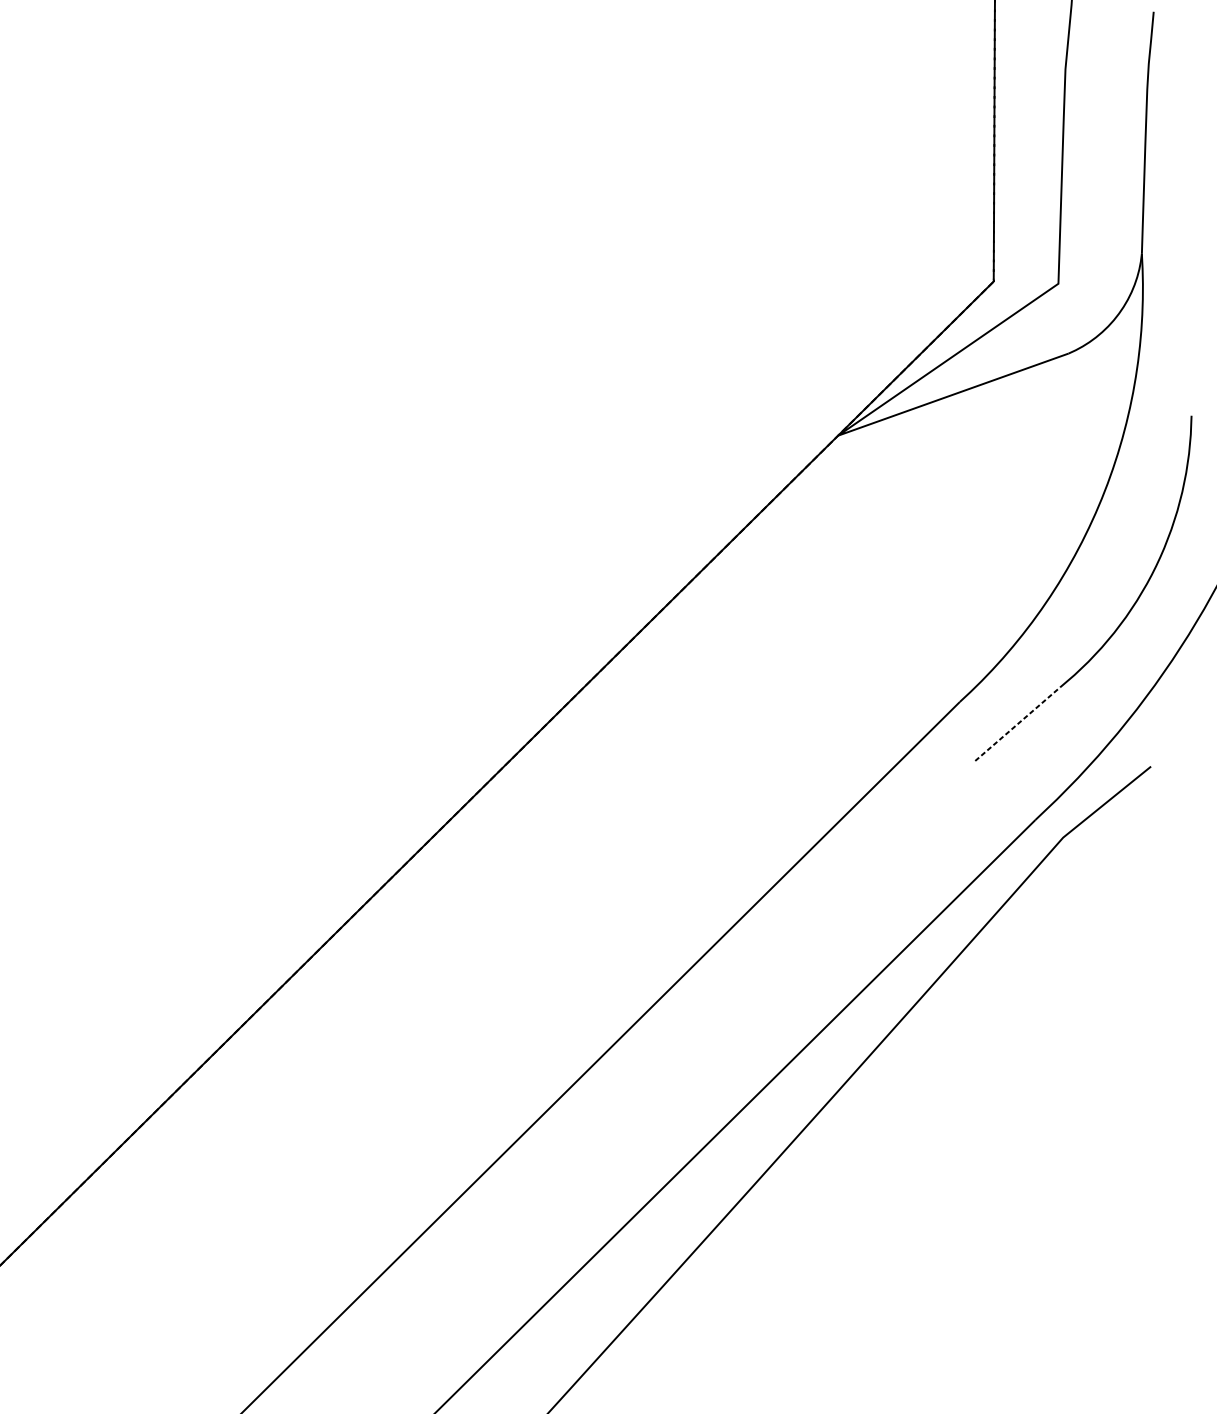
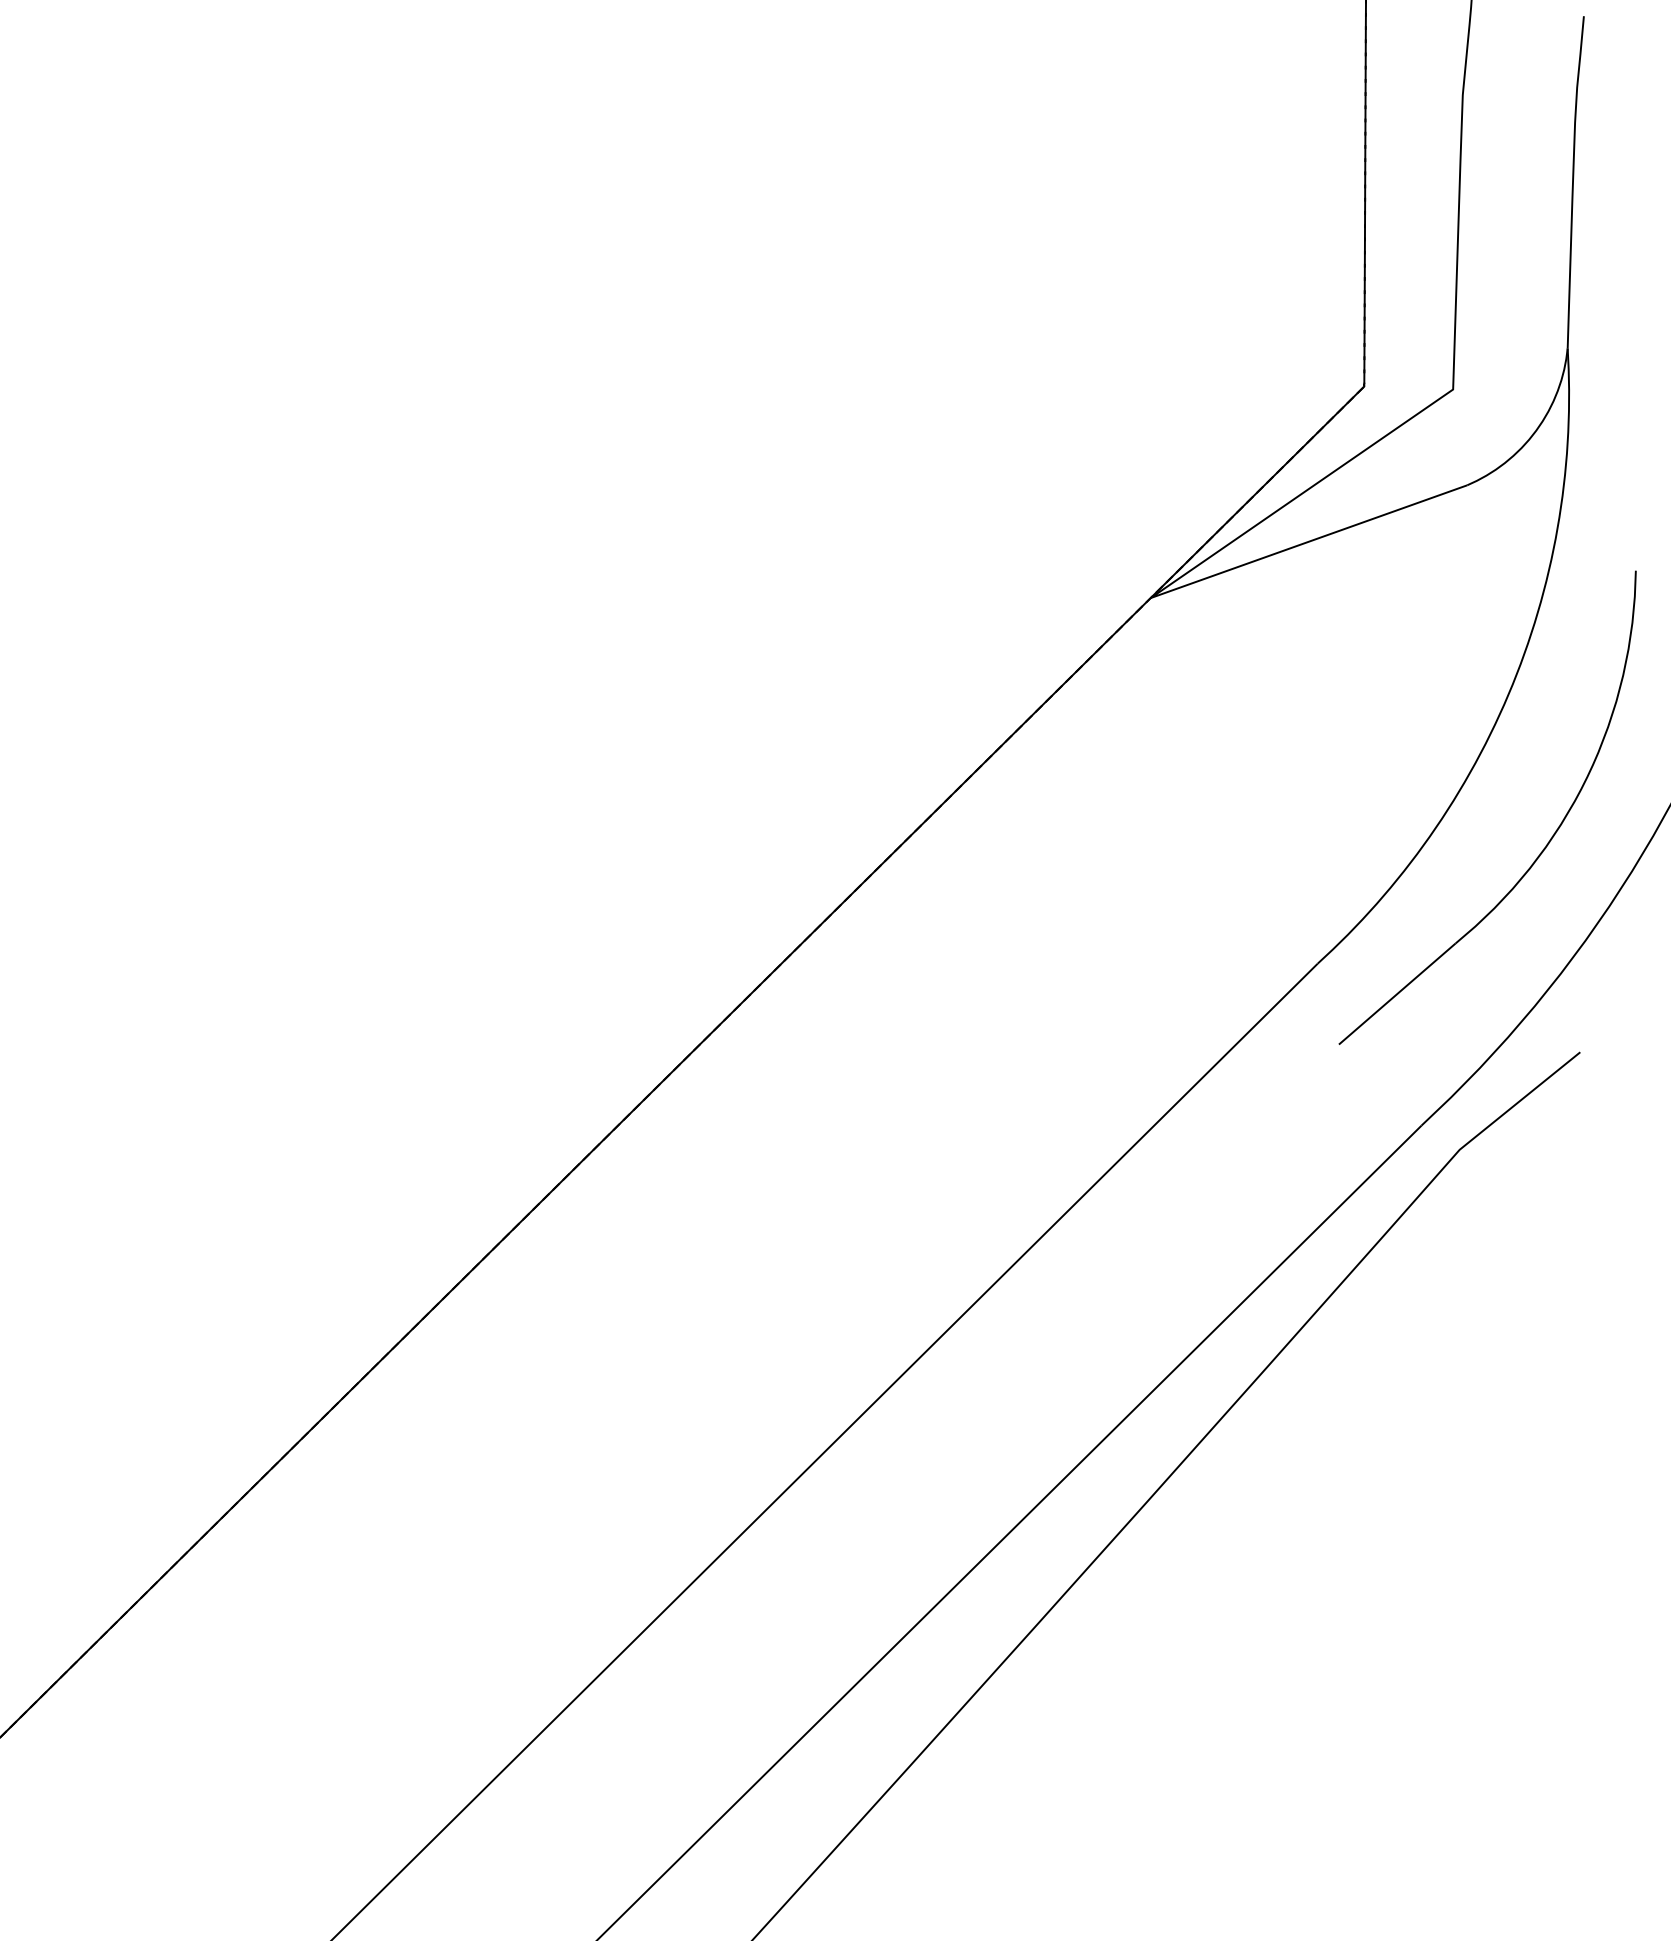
line: (1017, 723) -> (1397, 993), dashed -> solid

